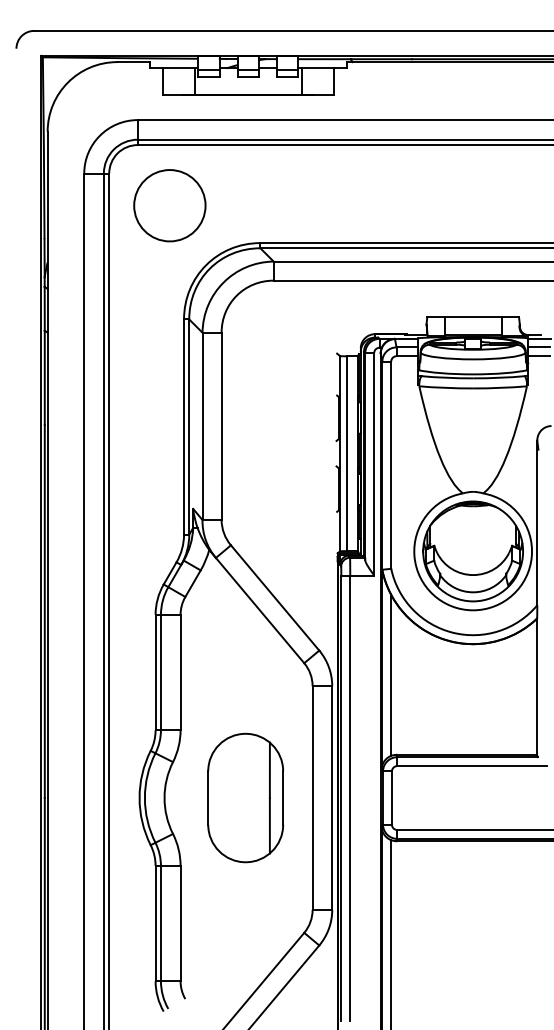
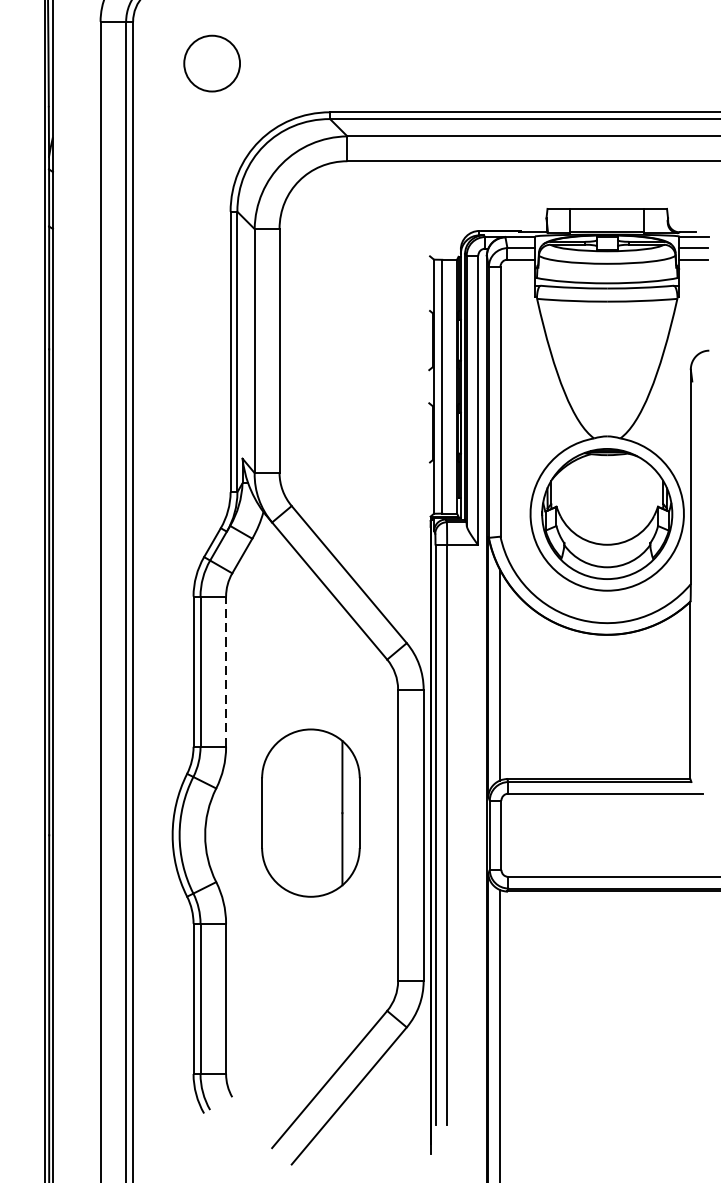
circle: (169, 205) -> (211, 63), size x0.6
line: (180, 672) -> (225, 671), solid -> dashed
part: (245, 797) -> (310, 812), moved

